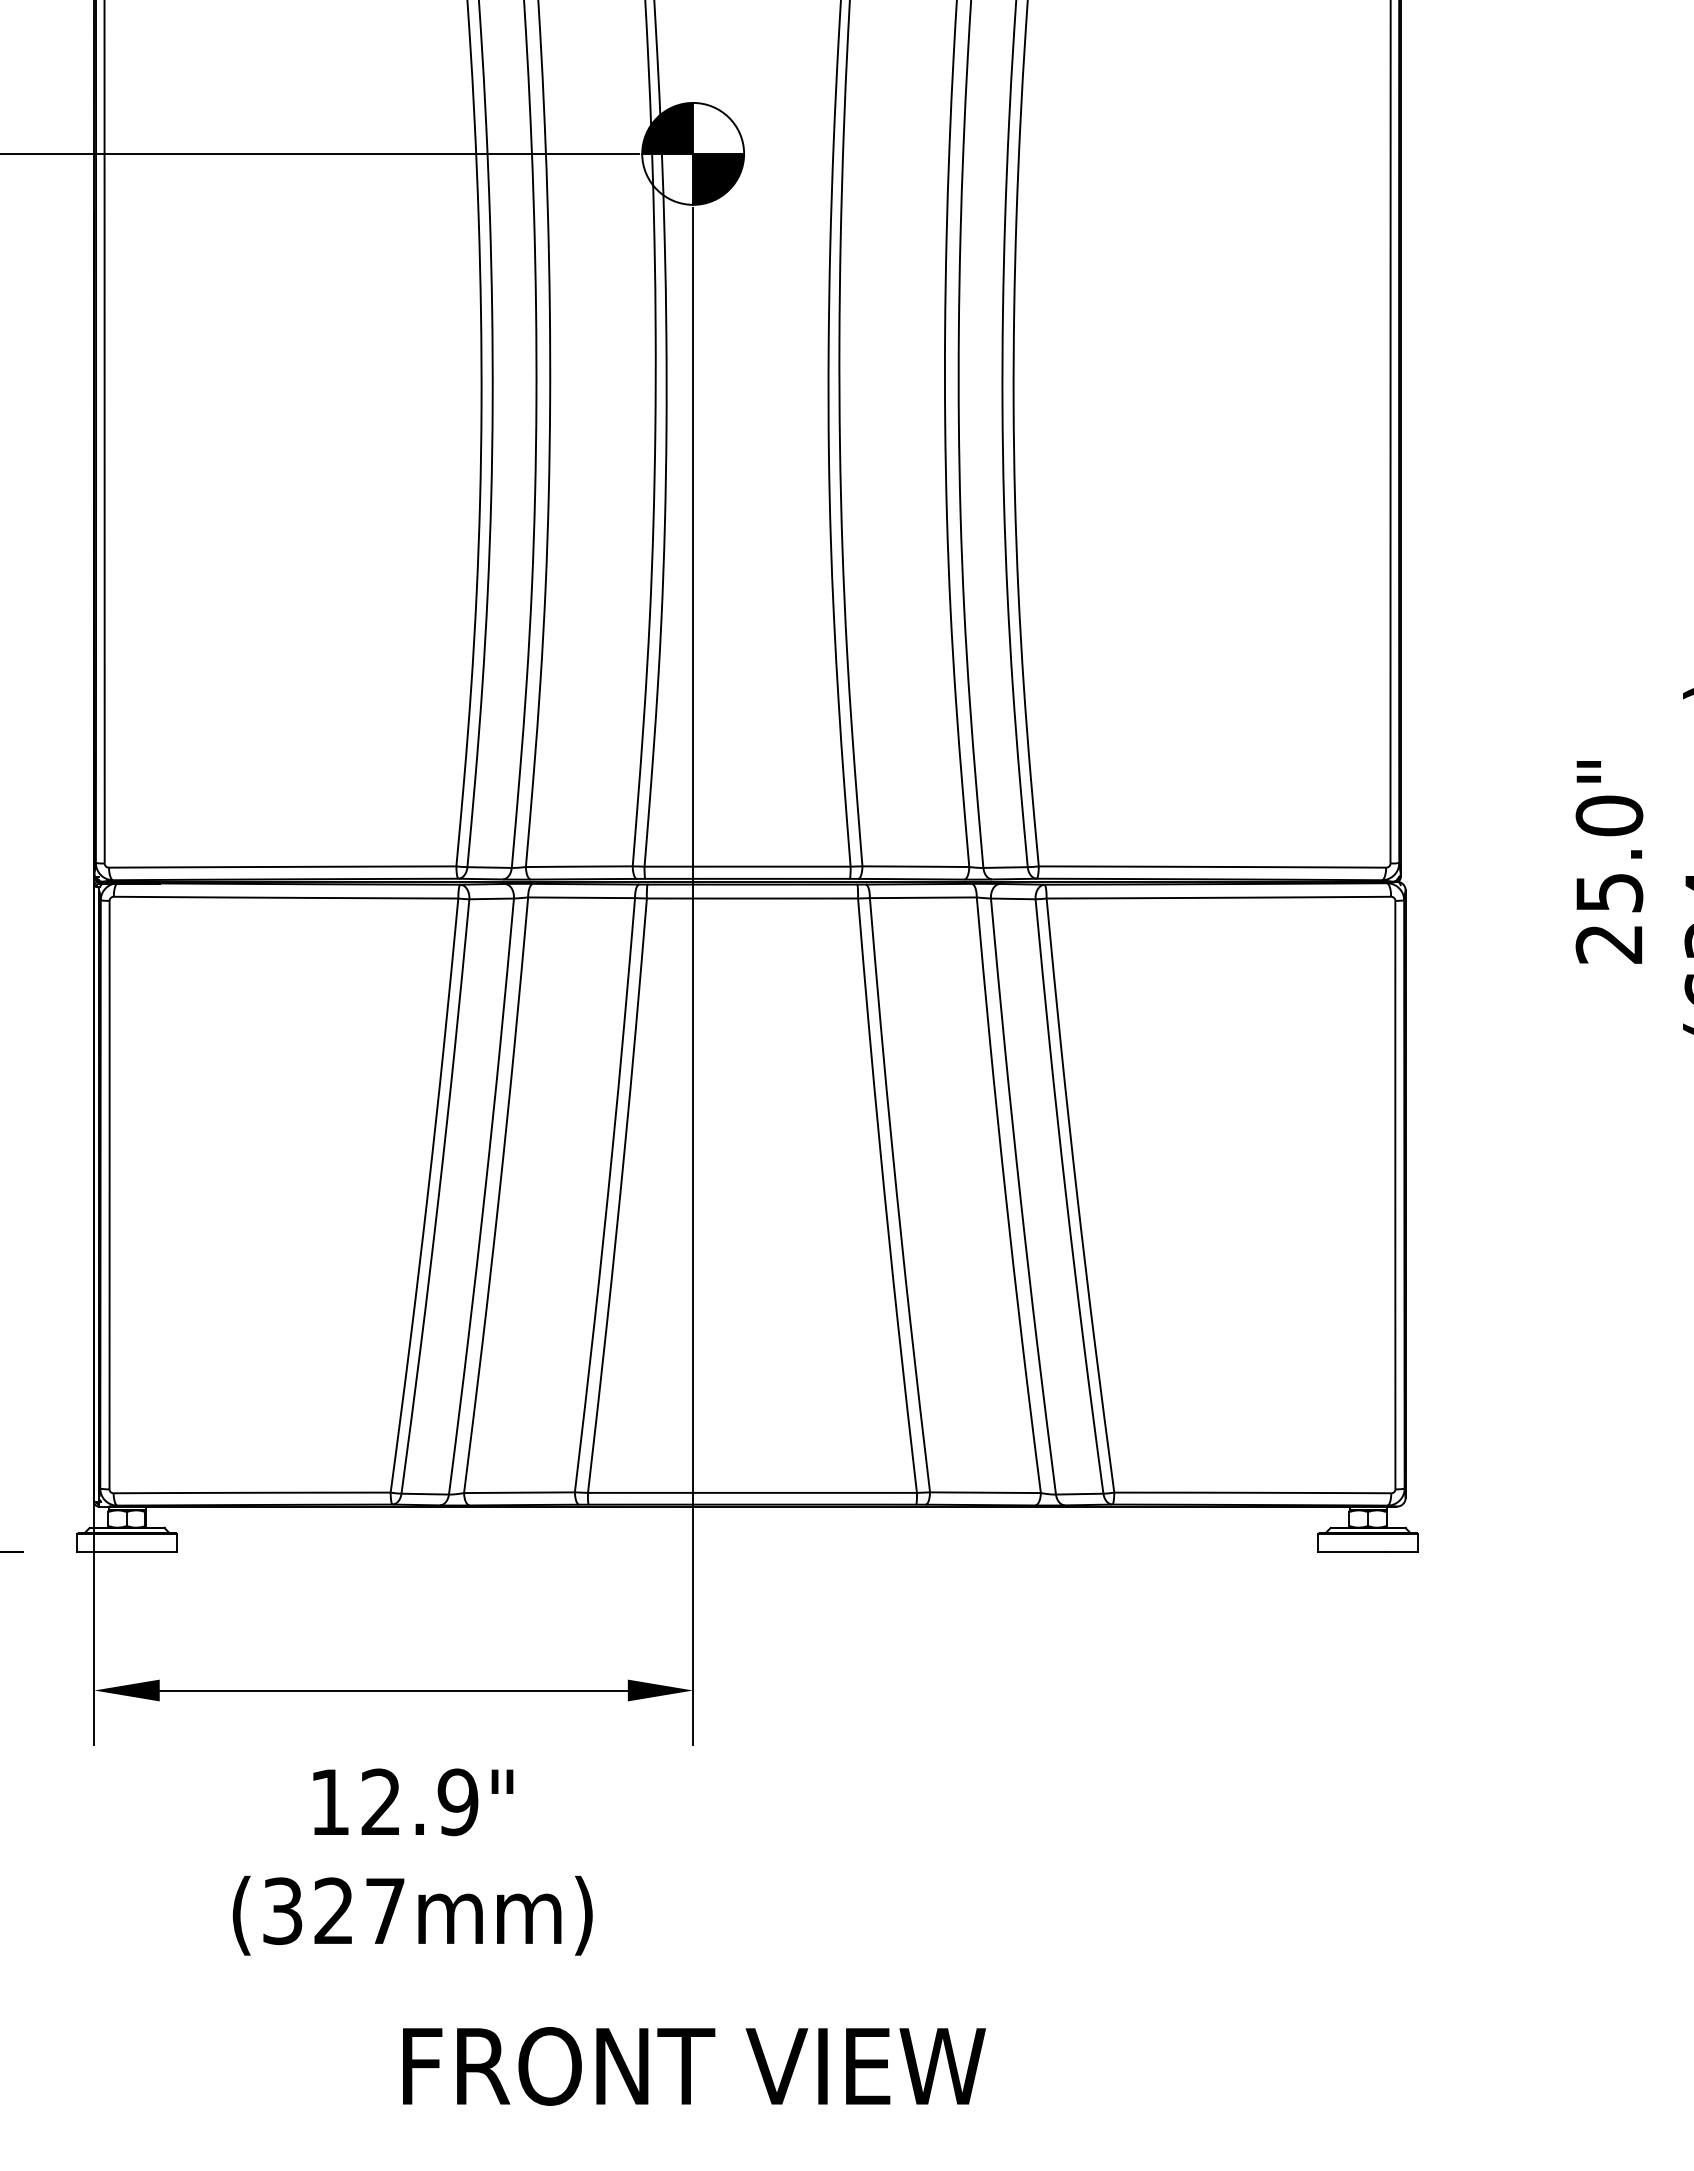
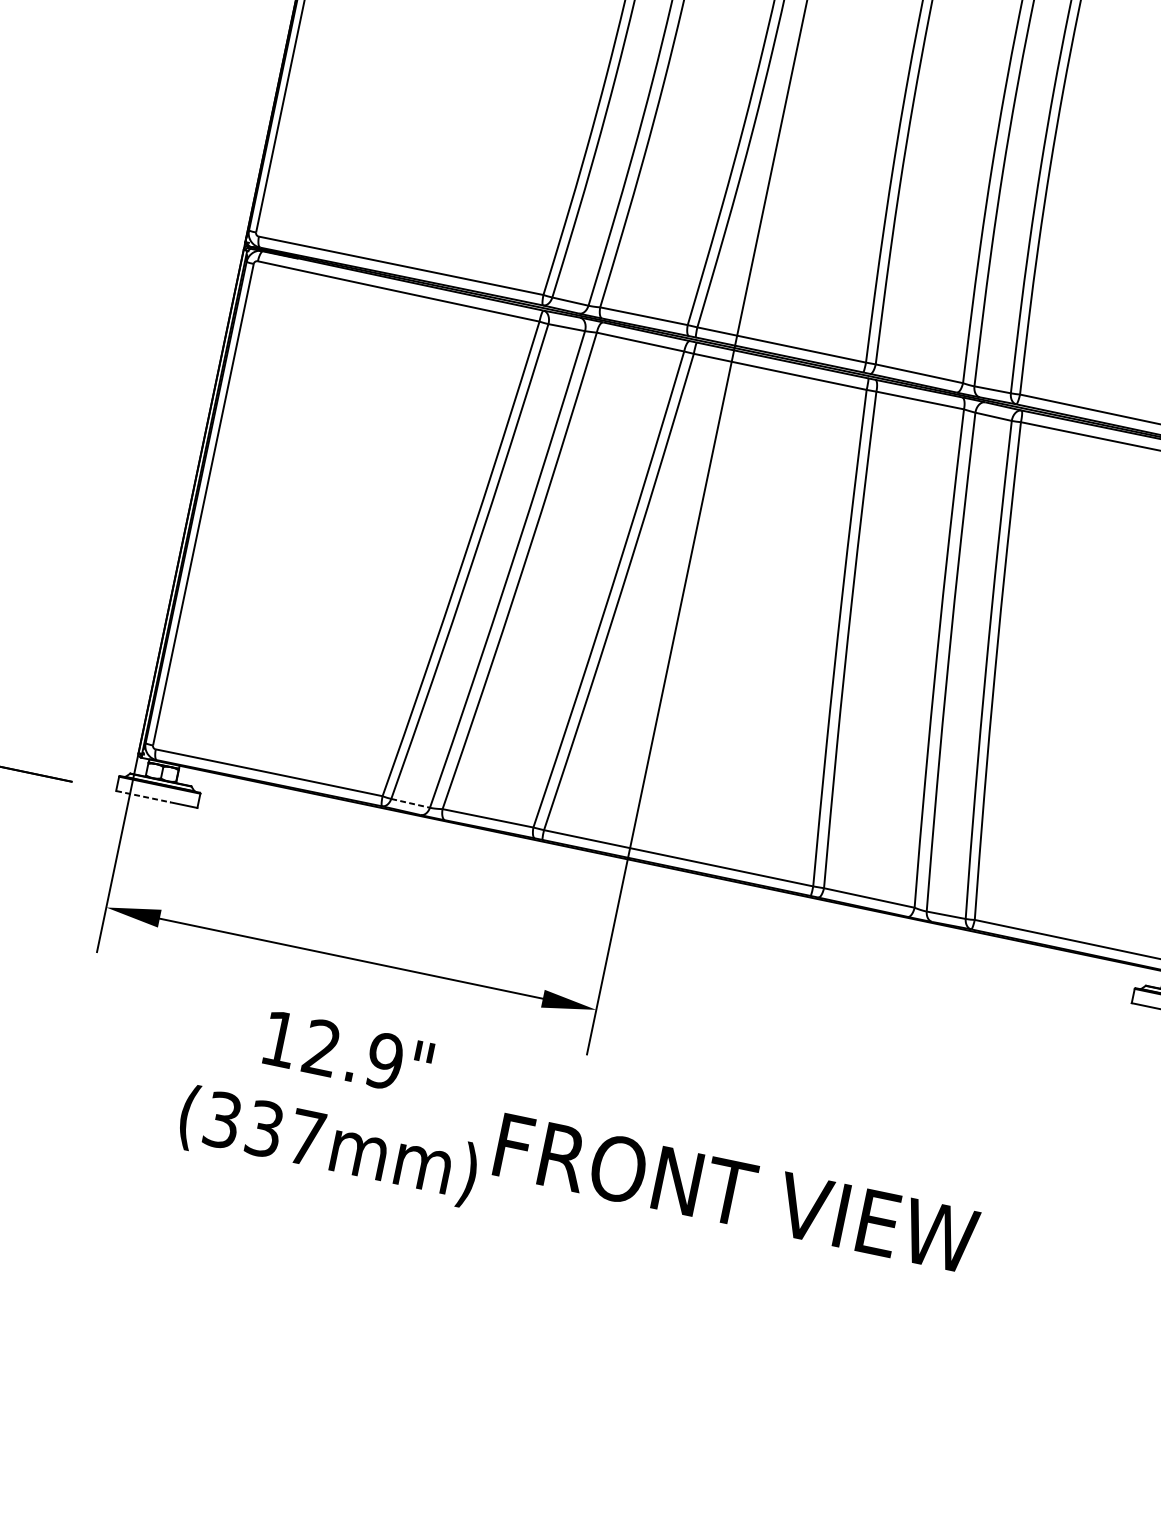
line: (424, 1494) -> (409, 803), solid -> dashed
line: (111, 1551) -> (144, 796), solid -> dashed
text: (333, 1911) -> (264, 1129), (327mm) -> (337mm)
text: (694, 2066) -> (736, 1193), moved

